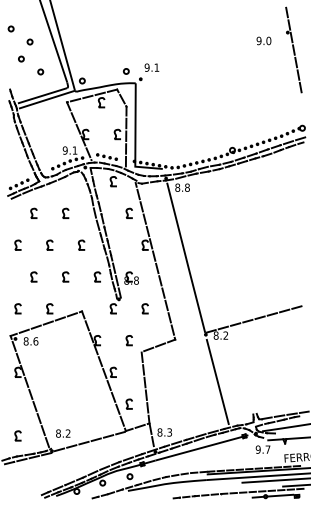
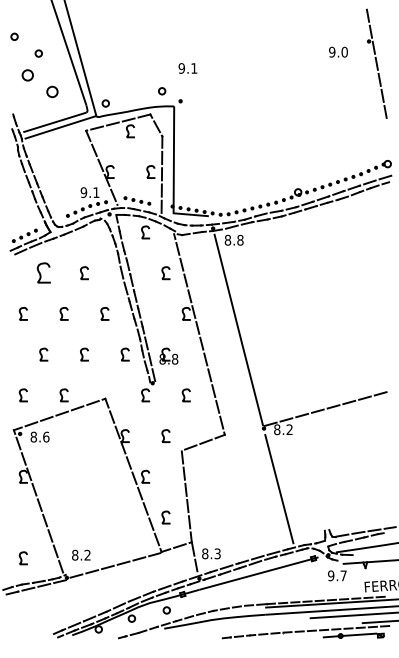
circle: (21, 59) -> (27, 75), size x1.6
text: (151, 67) -> (187, 68), moved
circle: (40, 71) -> (52, 91), size x1.6
part: (33, 213) -> (43, 273), size x1.6

